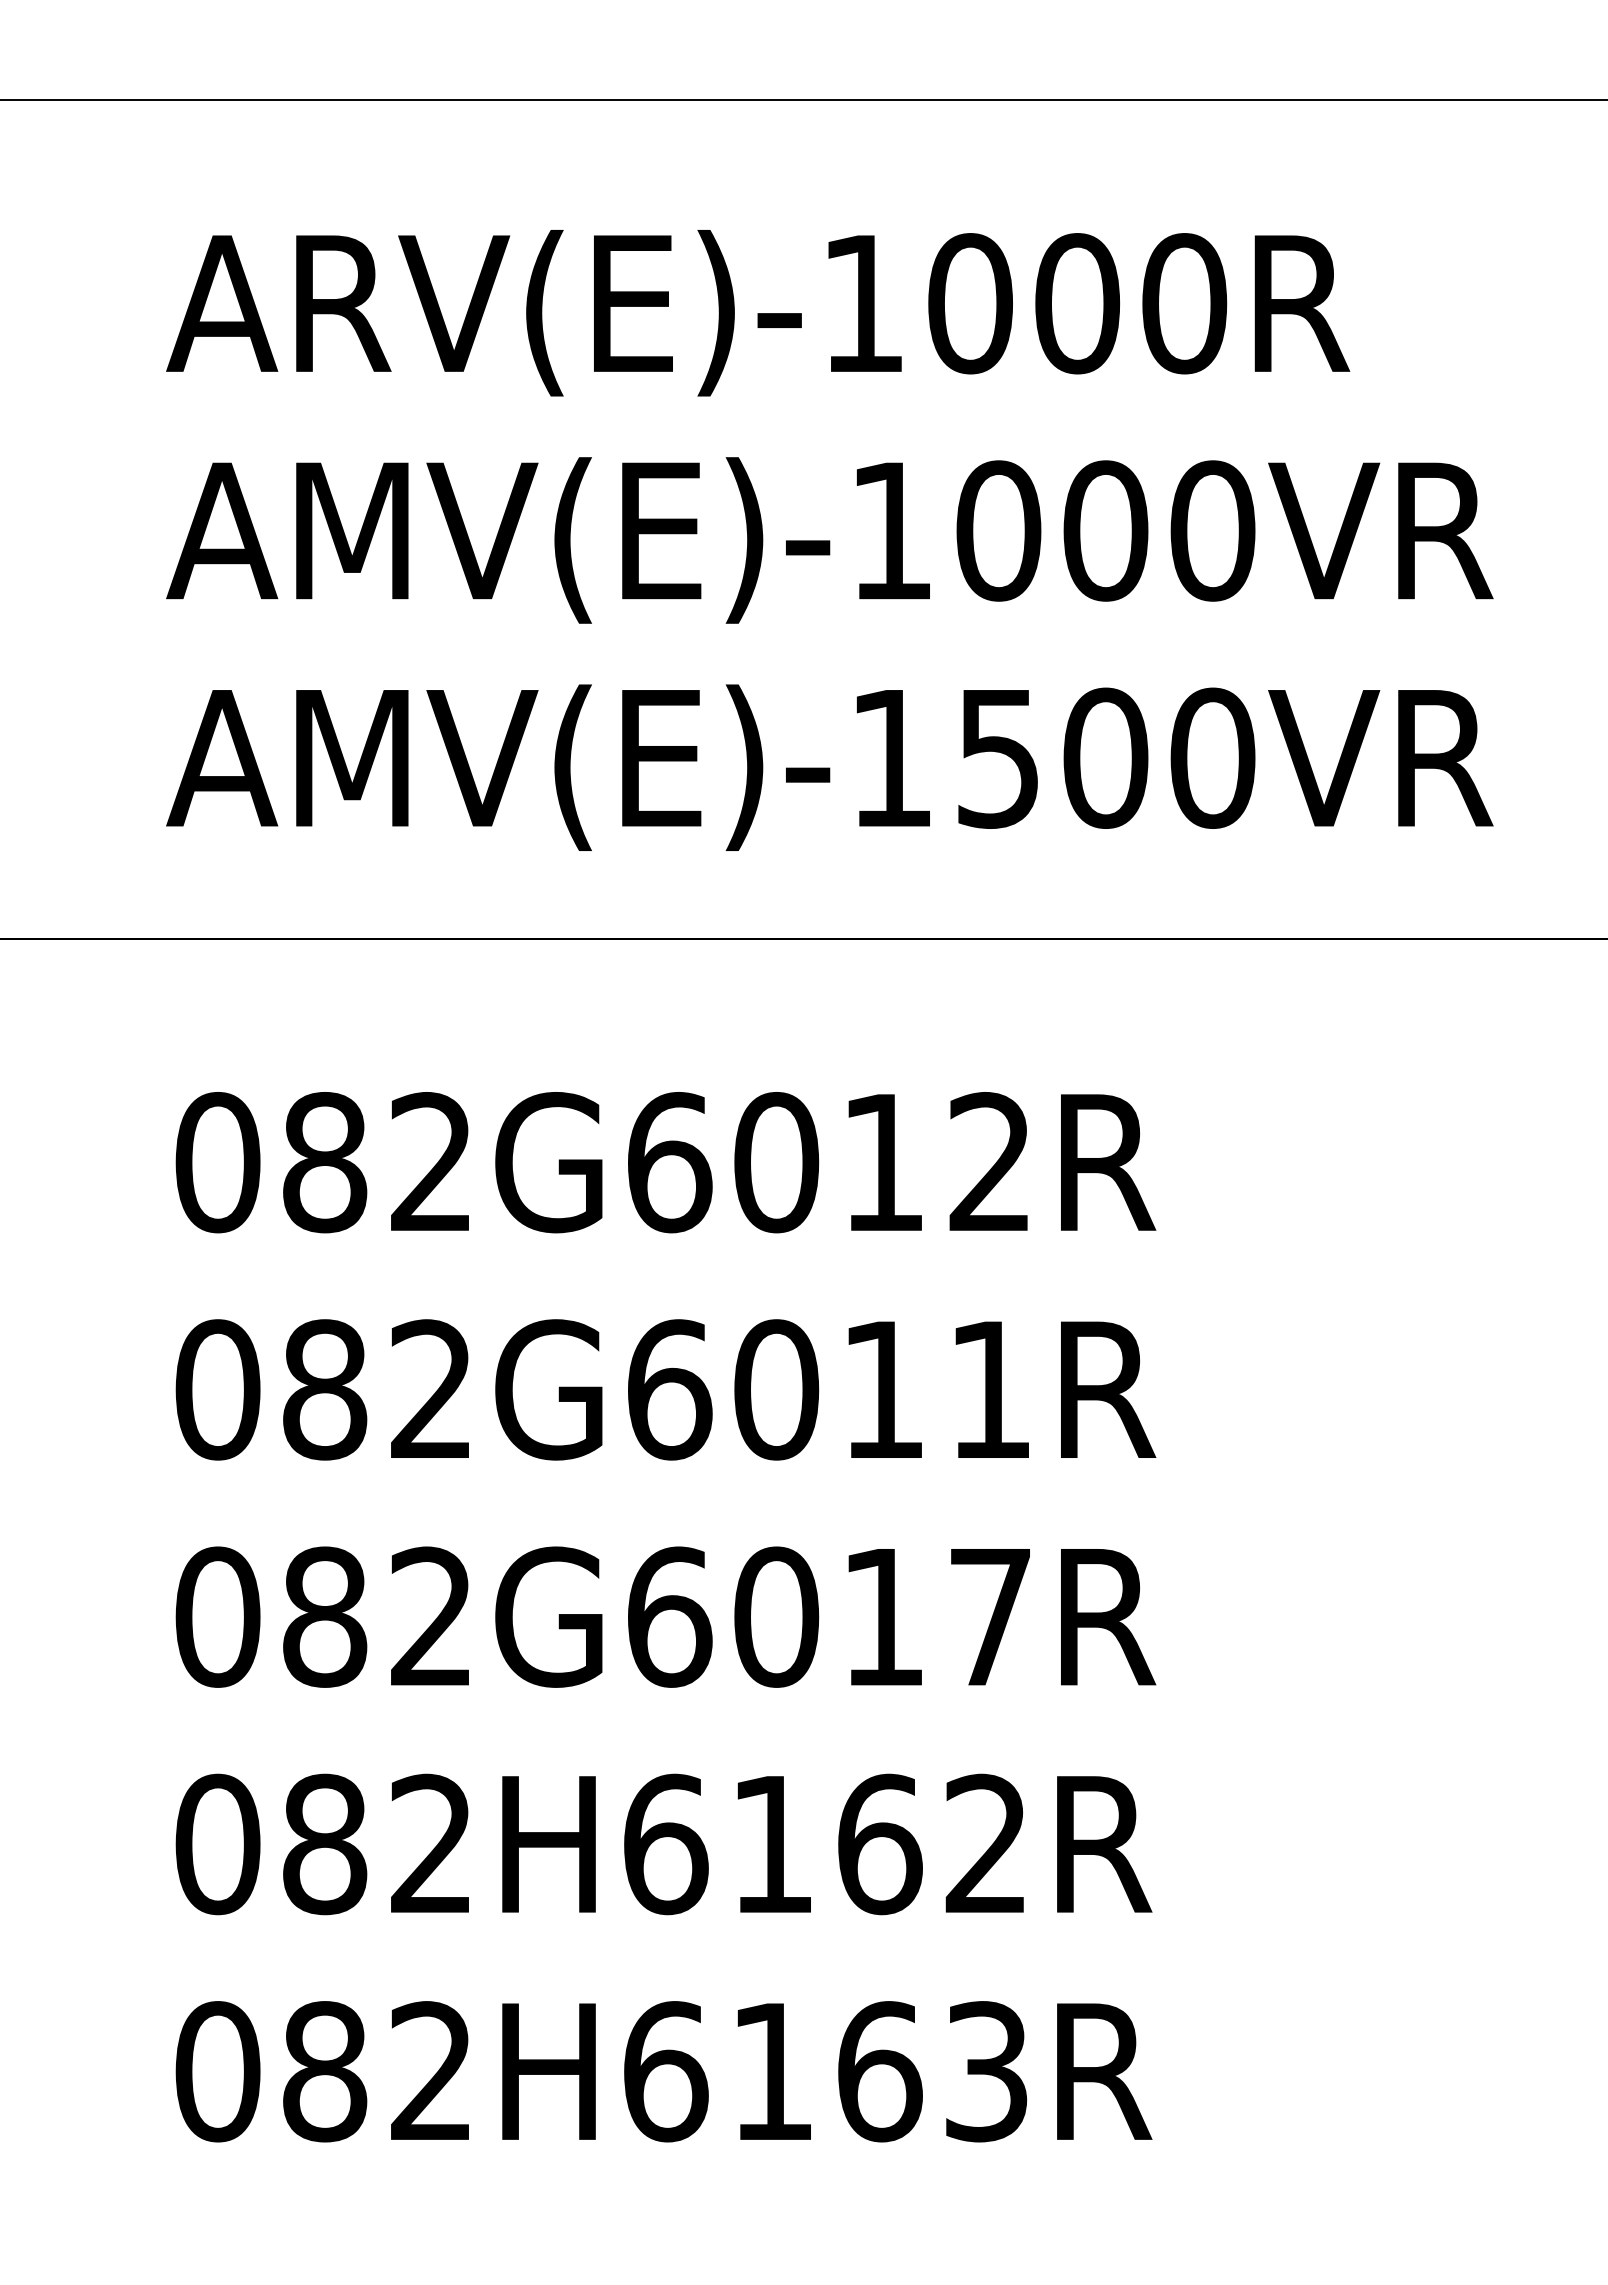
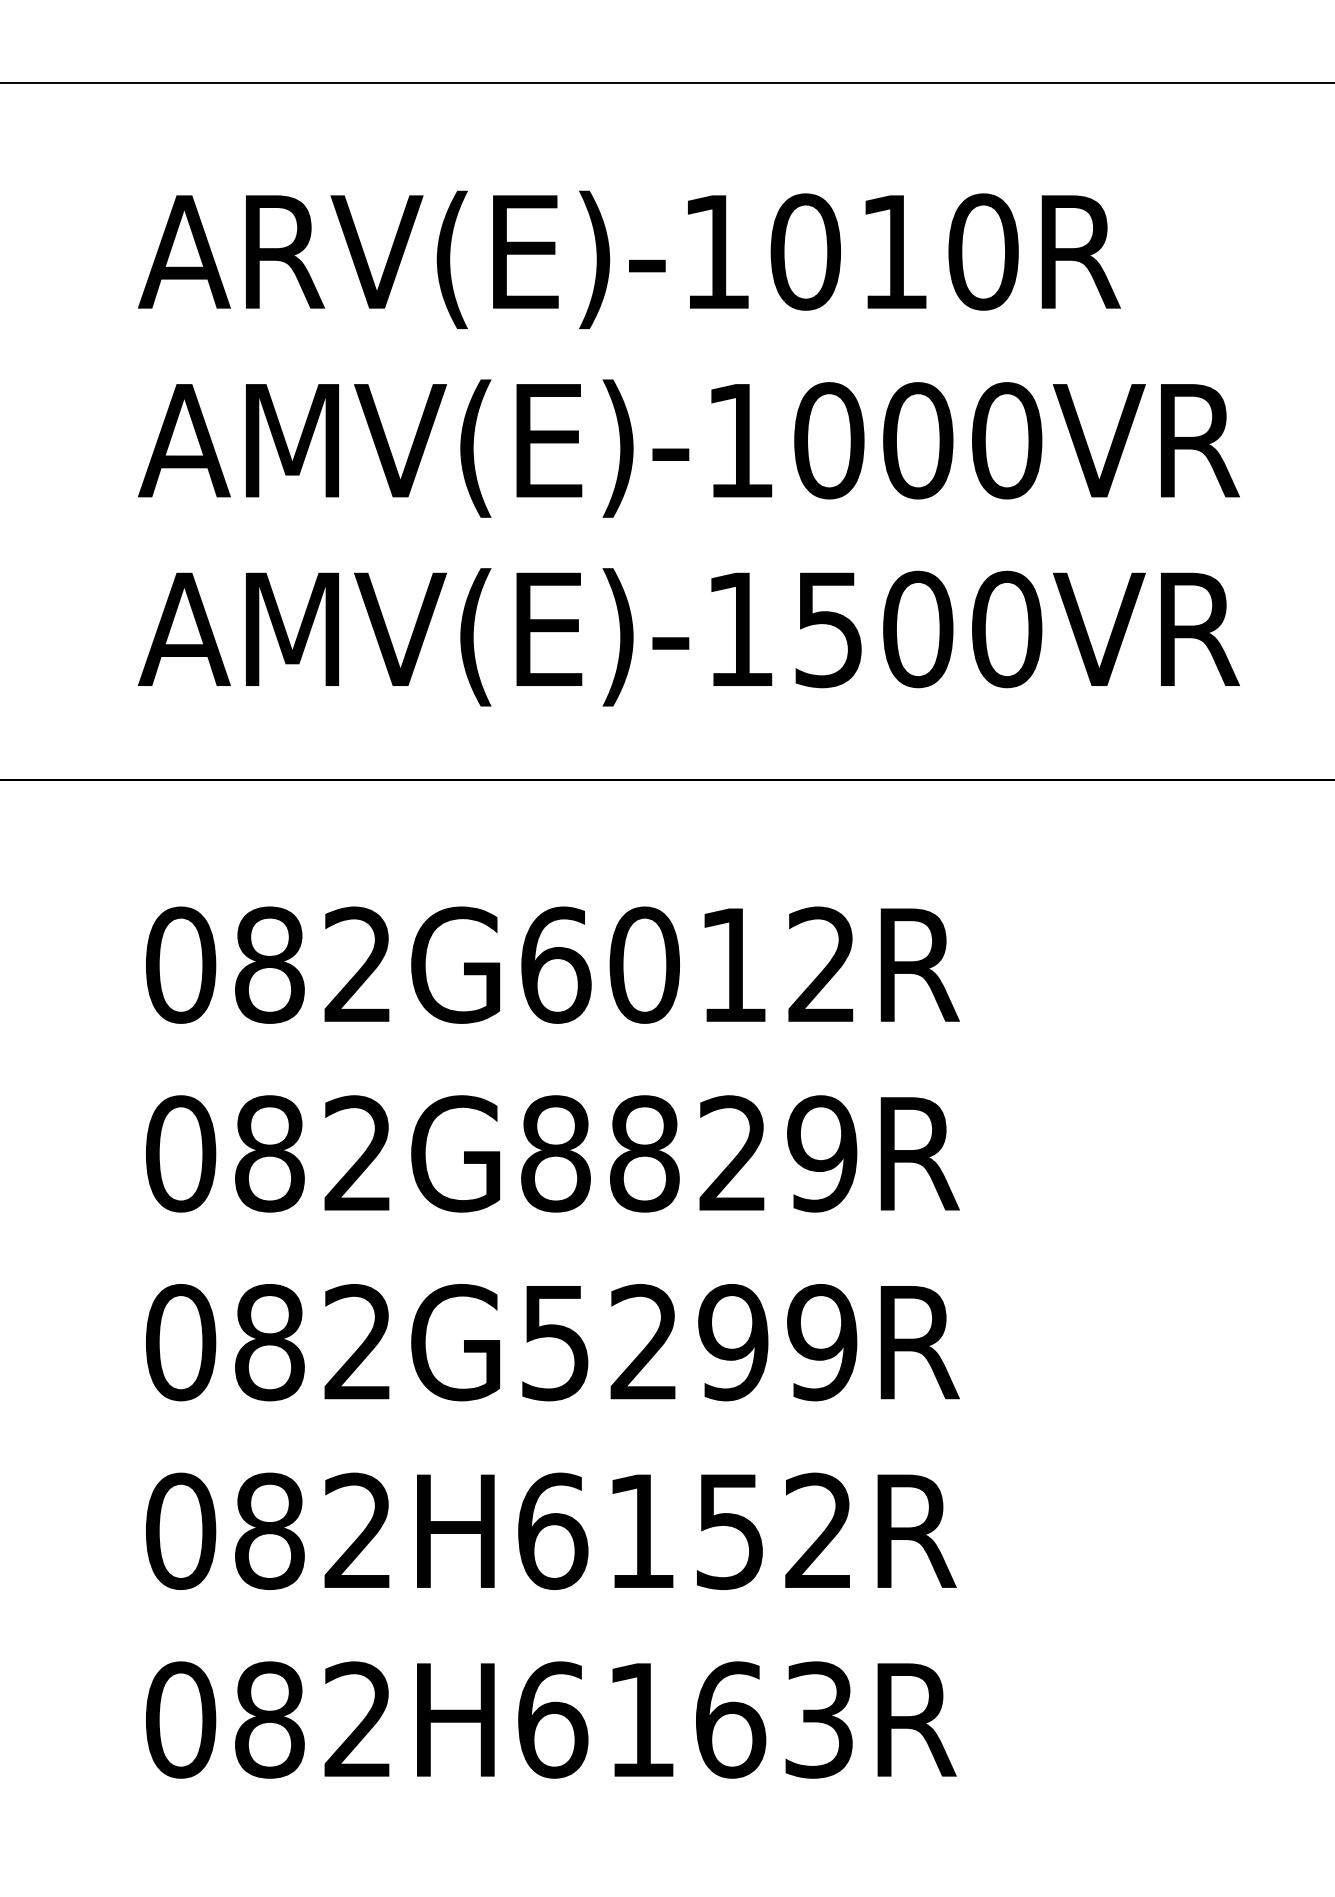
text: (1077, 303) -> (894, 251), ARV(E)-1000R -> ARV(E)-1010R
text: (829, 1389) -> (688, 1153), 082G6011R -> 082G8829R
text: (830, 1616) -> (689, 1342), 082G6017R -> 082G5299R
text: (880, 1844) -> (731, 1531), 082H6162R -> 082H6152R

